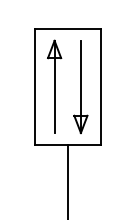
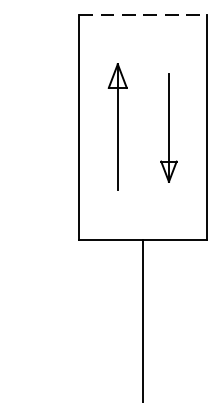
line: (67, 29) -> (142, 15), solid -> dashed
part: (54, 86) -> (117, 126), size x0.7
part: (80, 87) -> (168, 128), size x0.6

